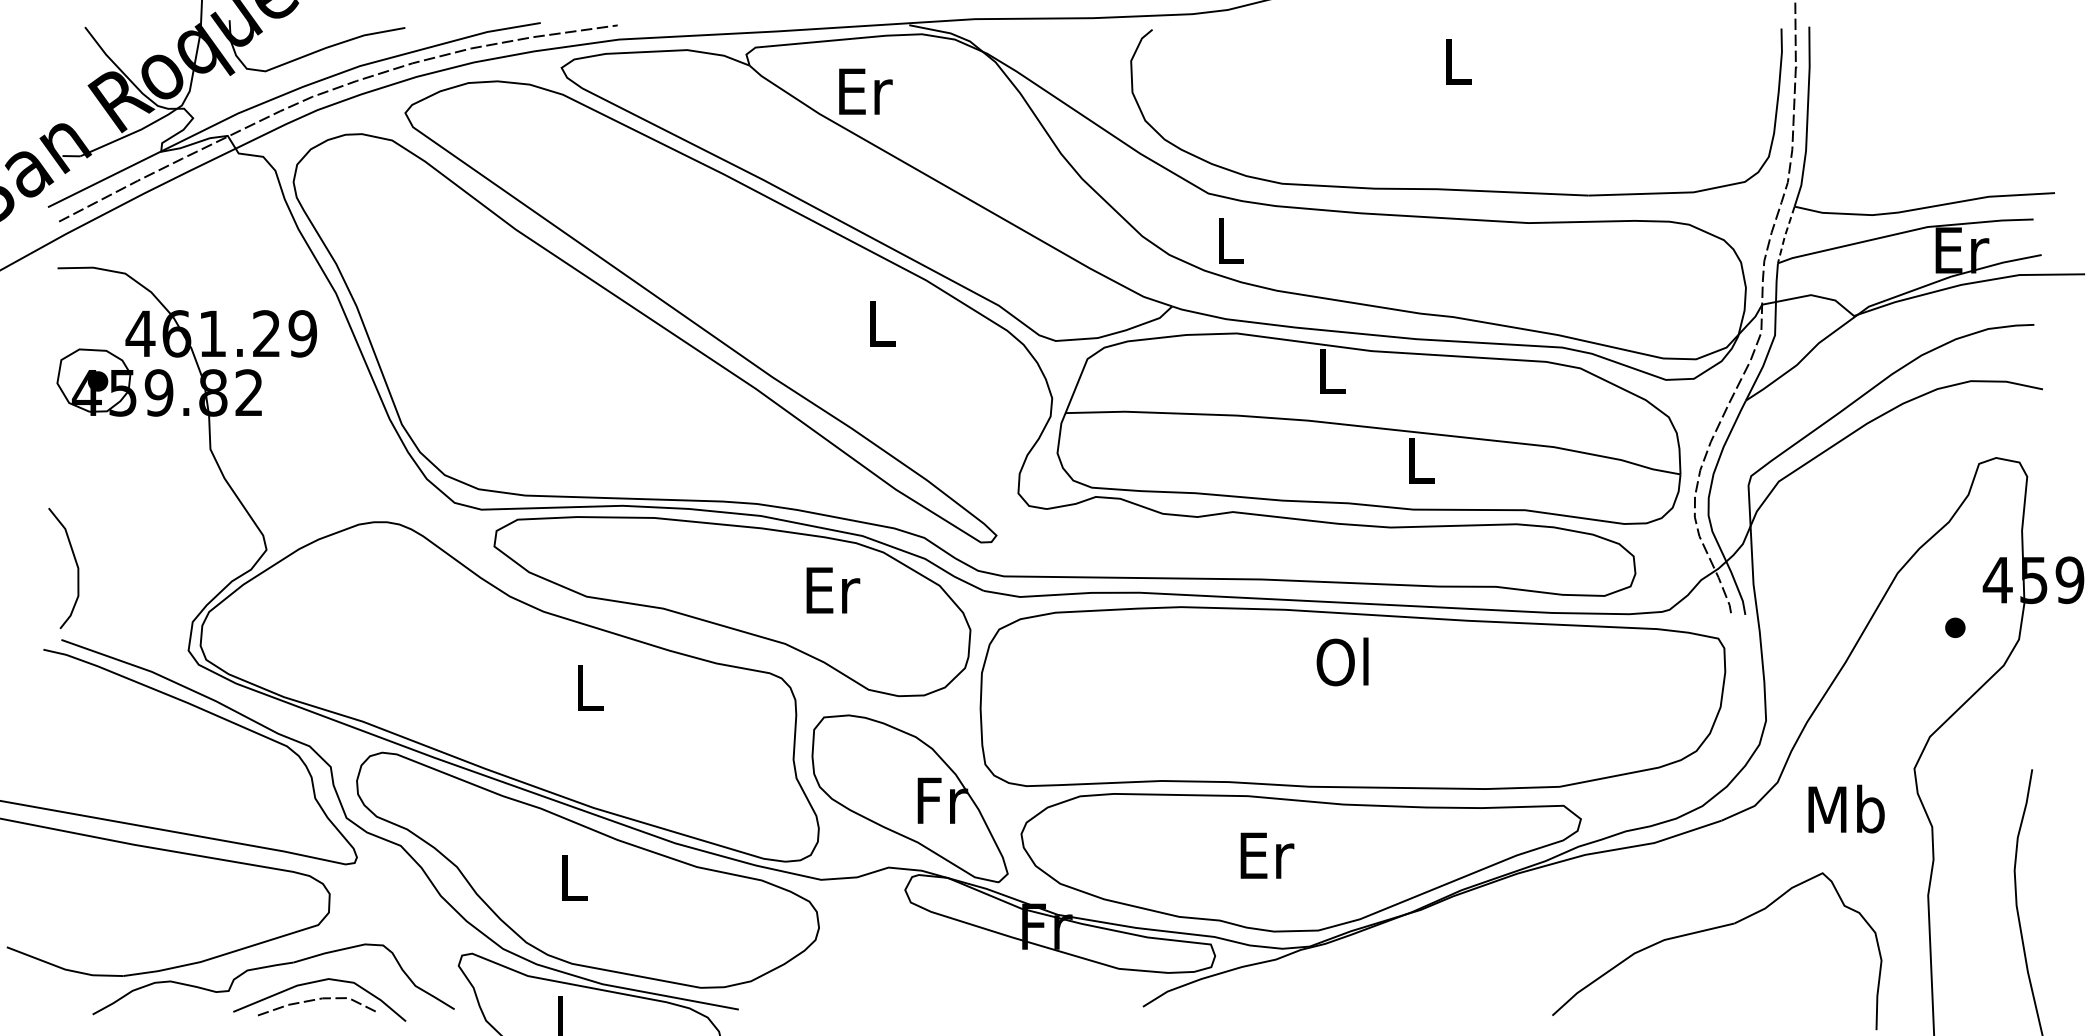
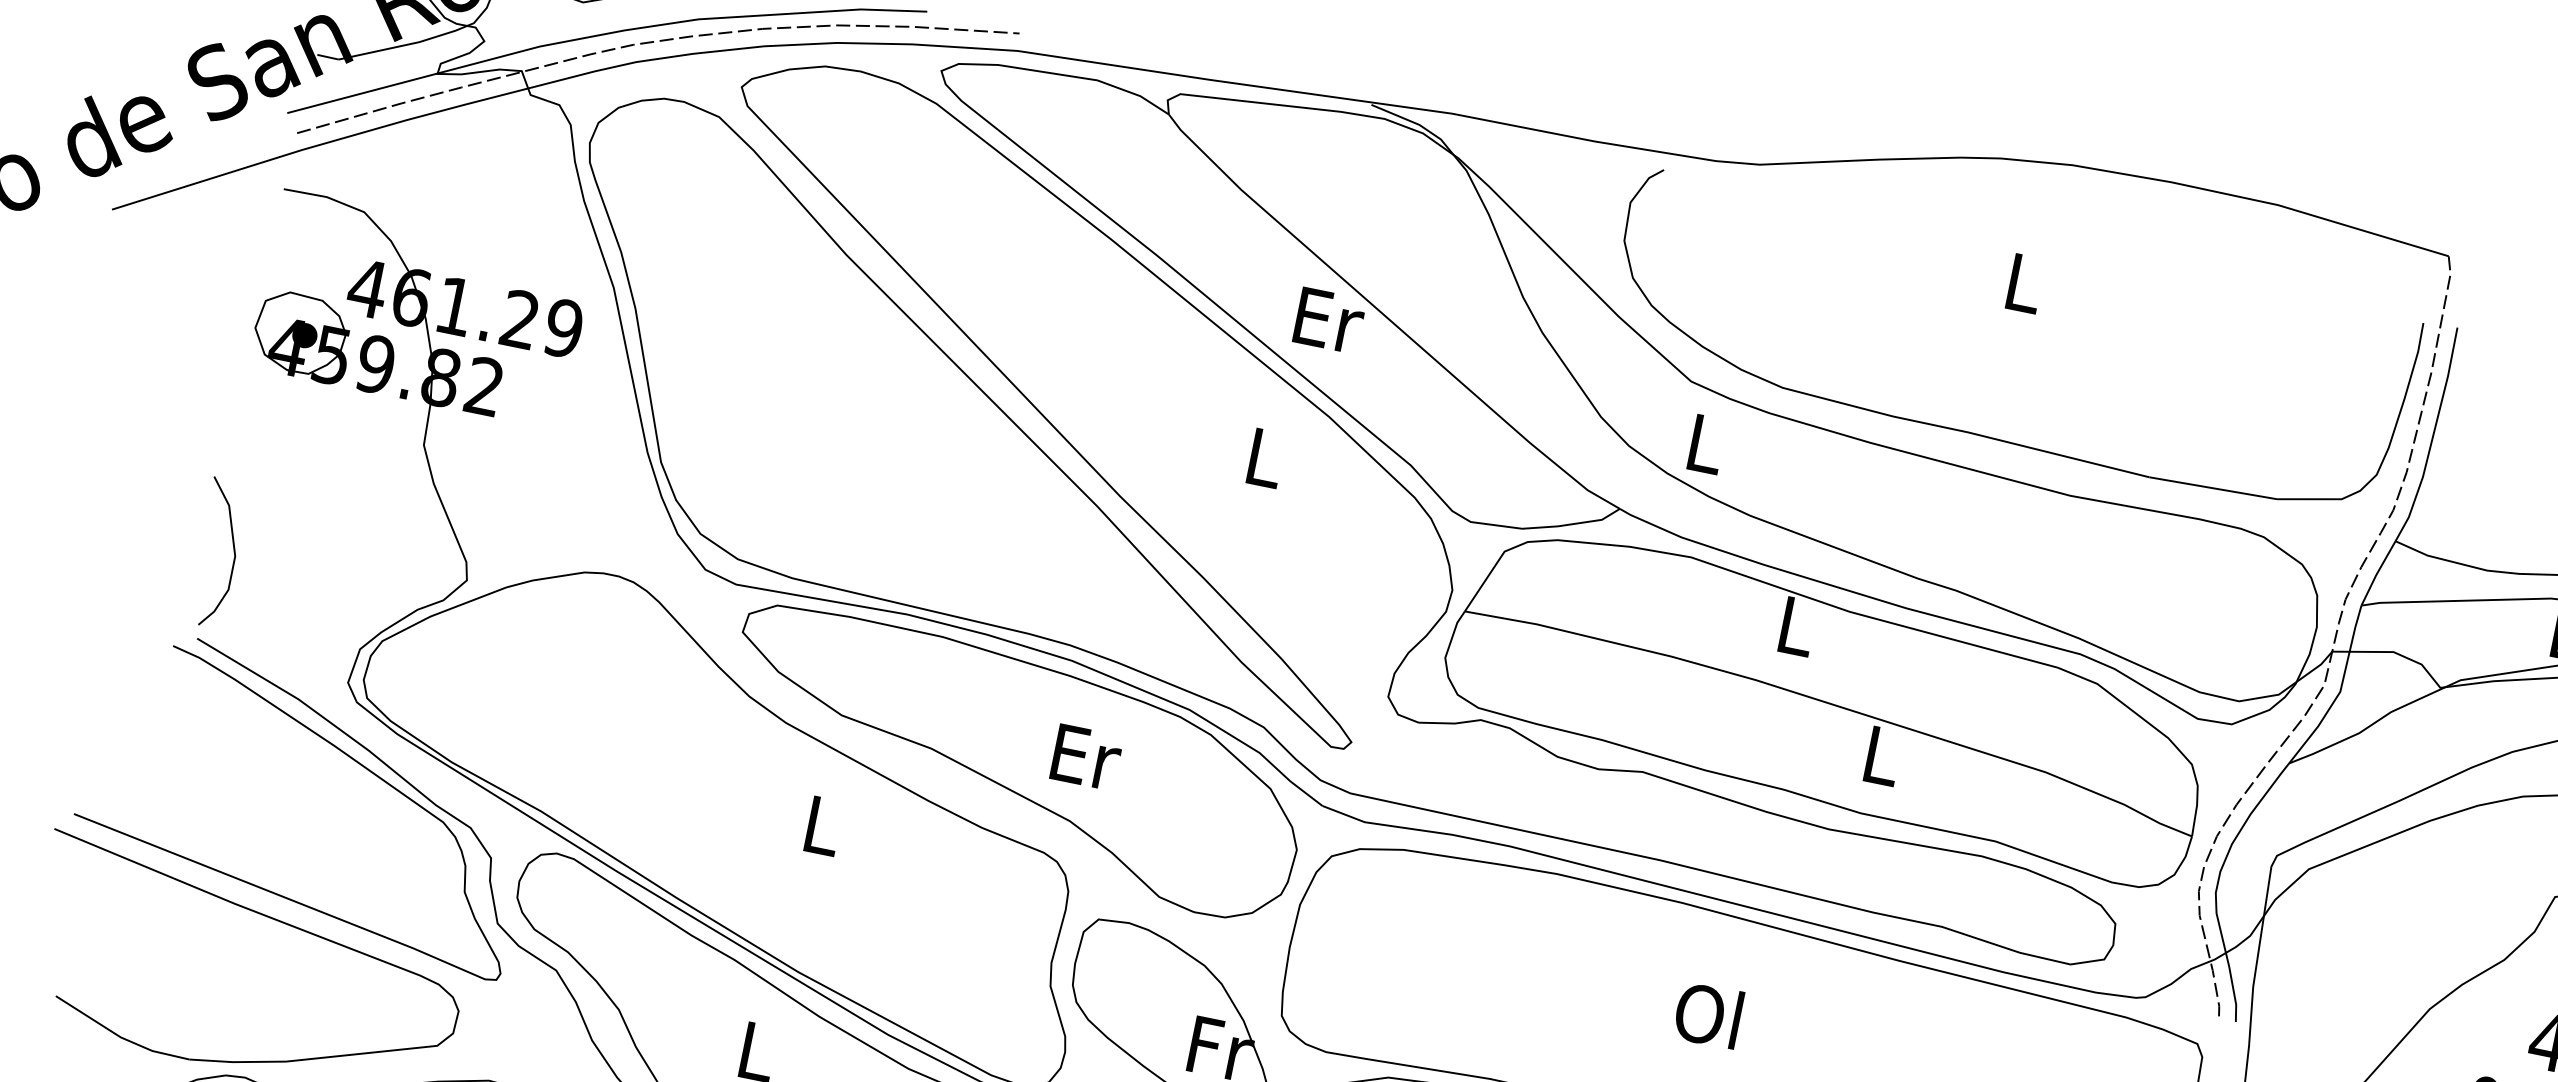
text: (865, 91) -> (1329, 320), moved
line: (1785, 235) -> (2377, 573), dashed -> solid
text: (833, 590) -> (1086, 757), moved
text: (1342, 661) -> (1708, 1014), moved

